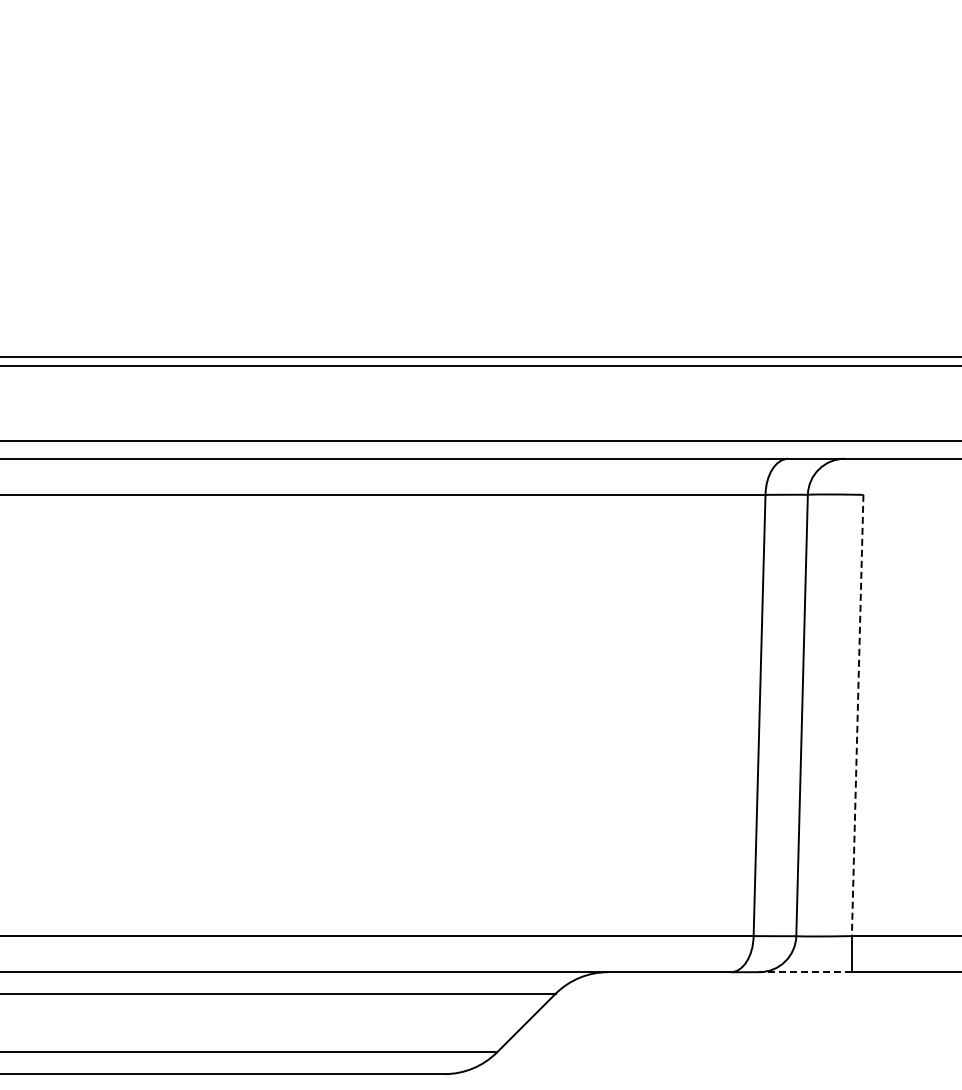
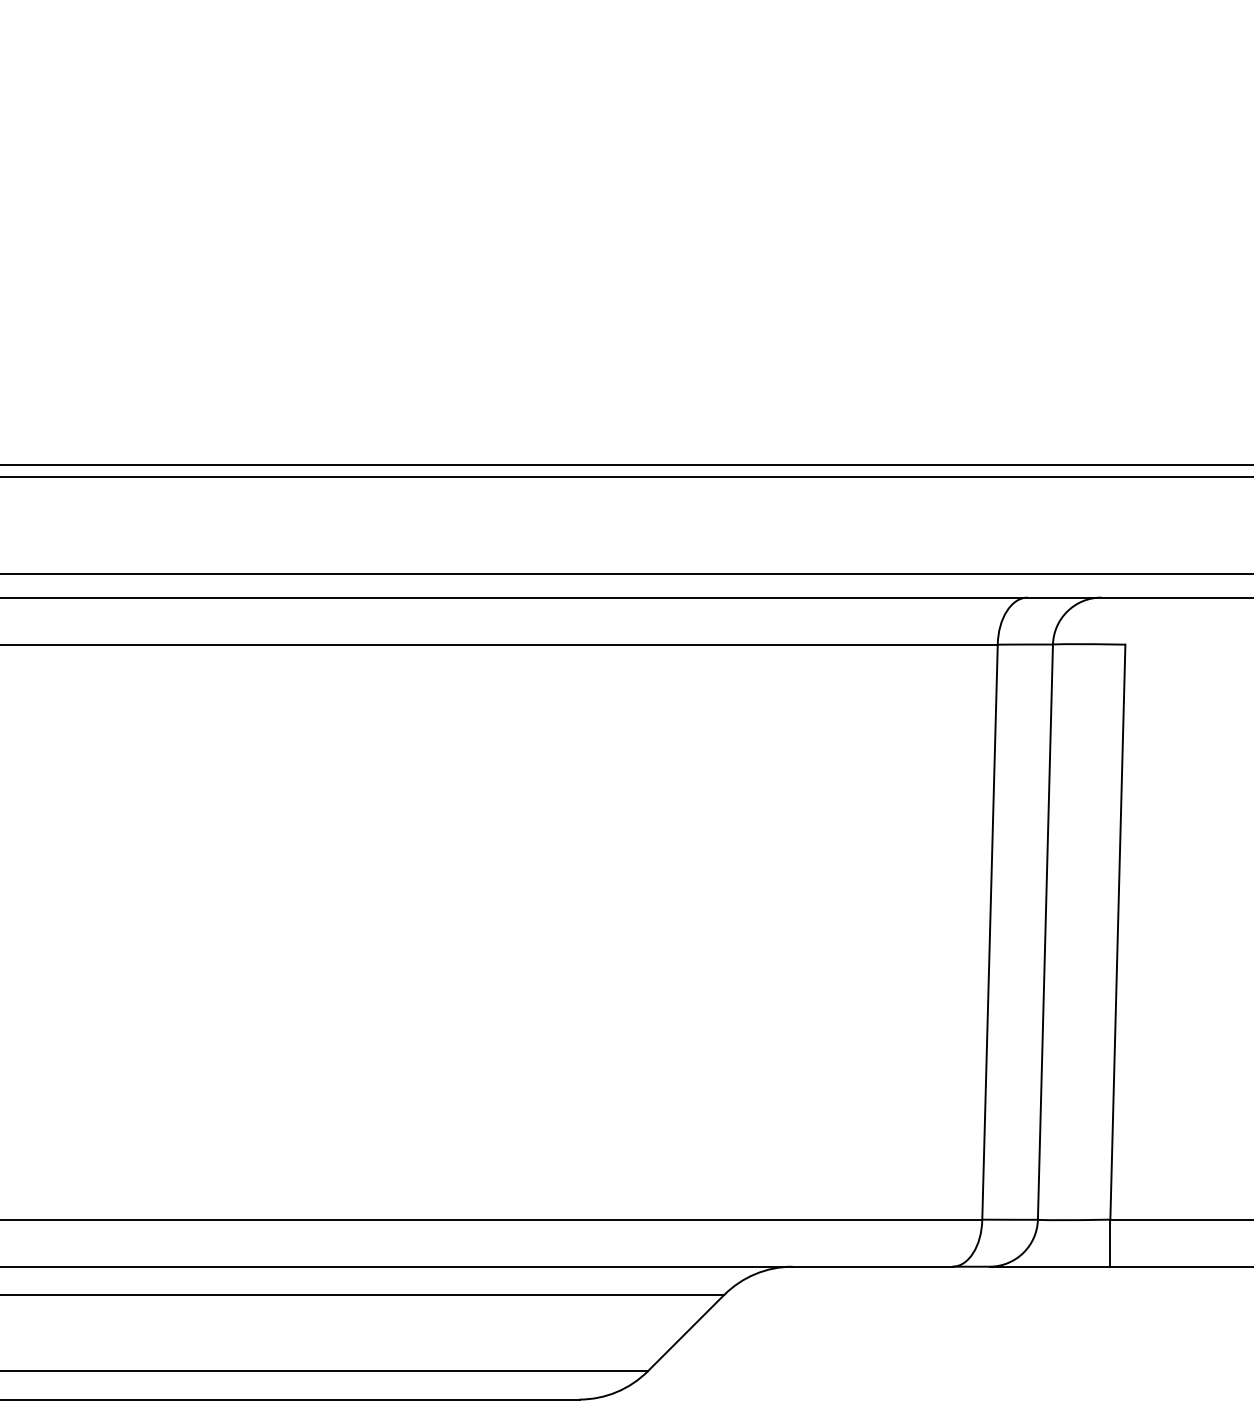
line: (857, 715) -> (1117, 932), dashed -> solid
line: (805, 972) -> (1049, 1267), dashed -> solid

